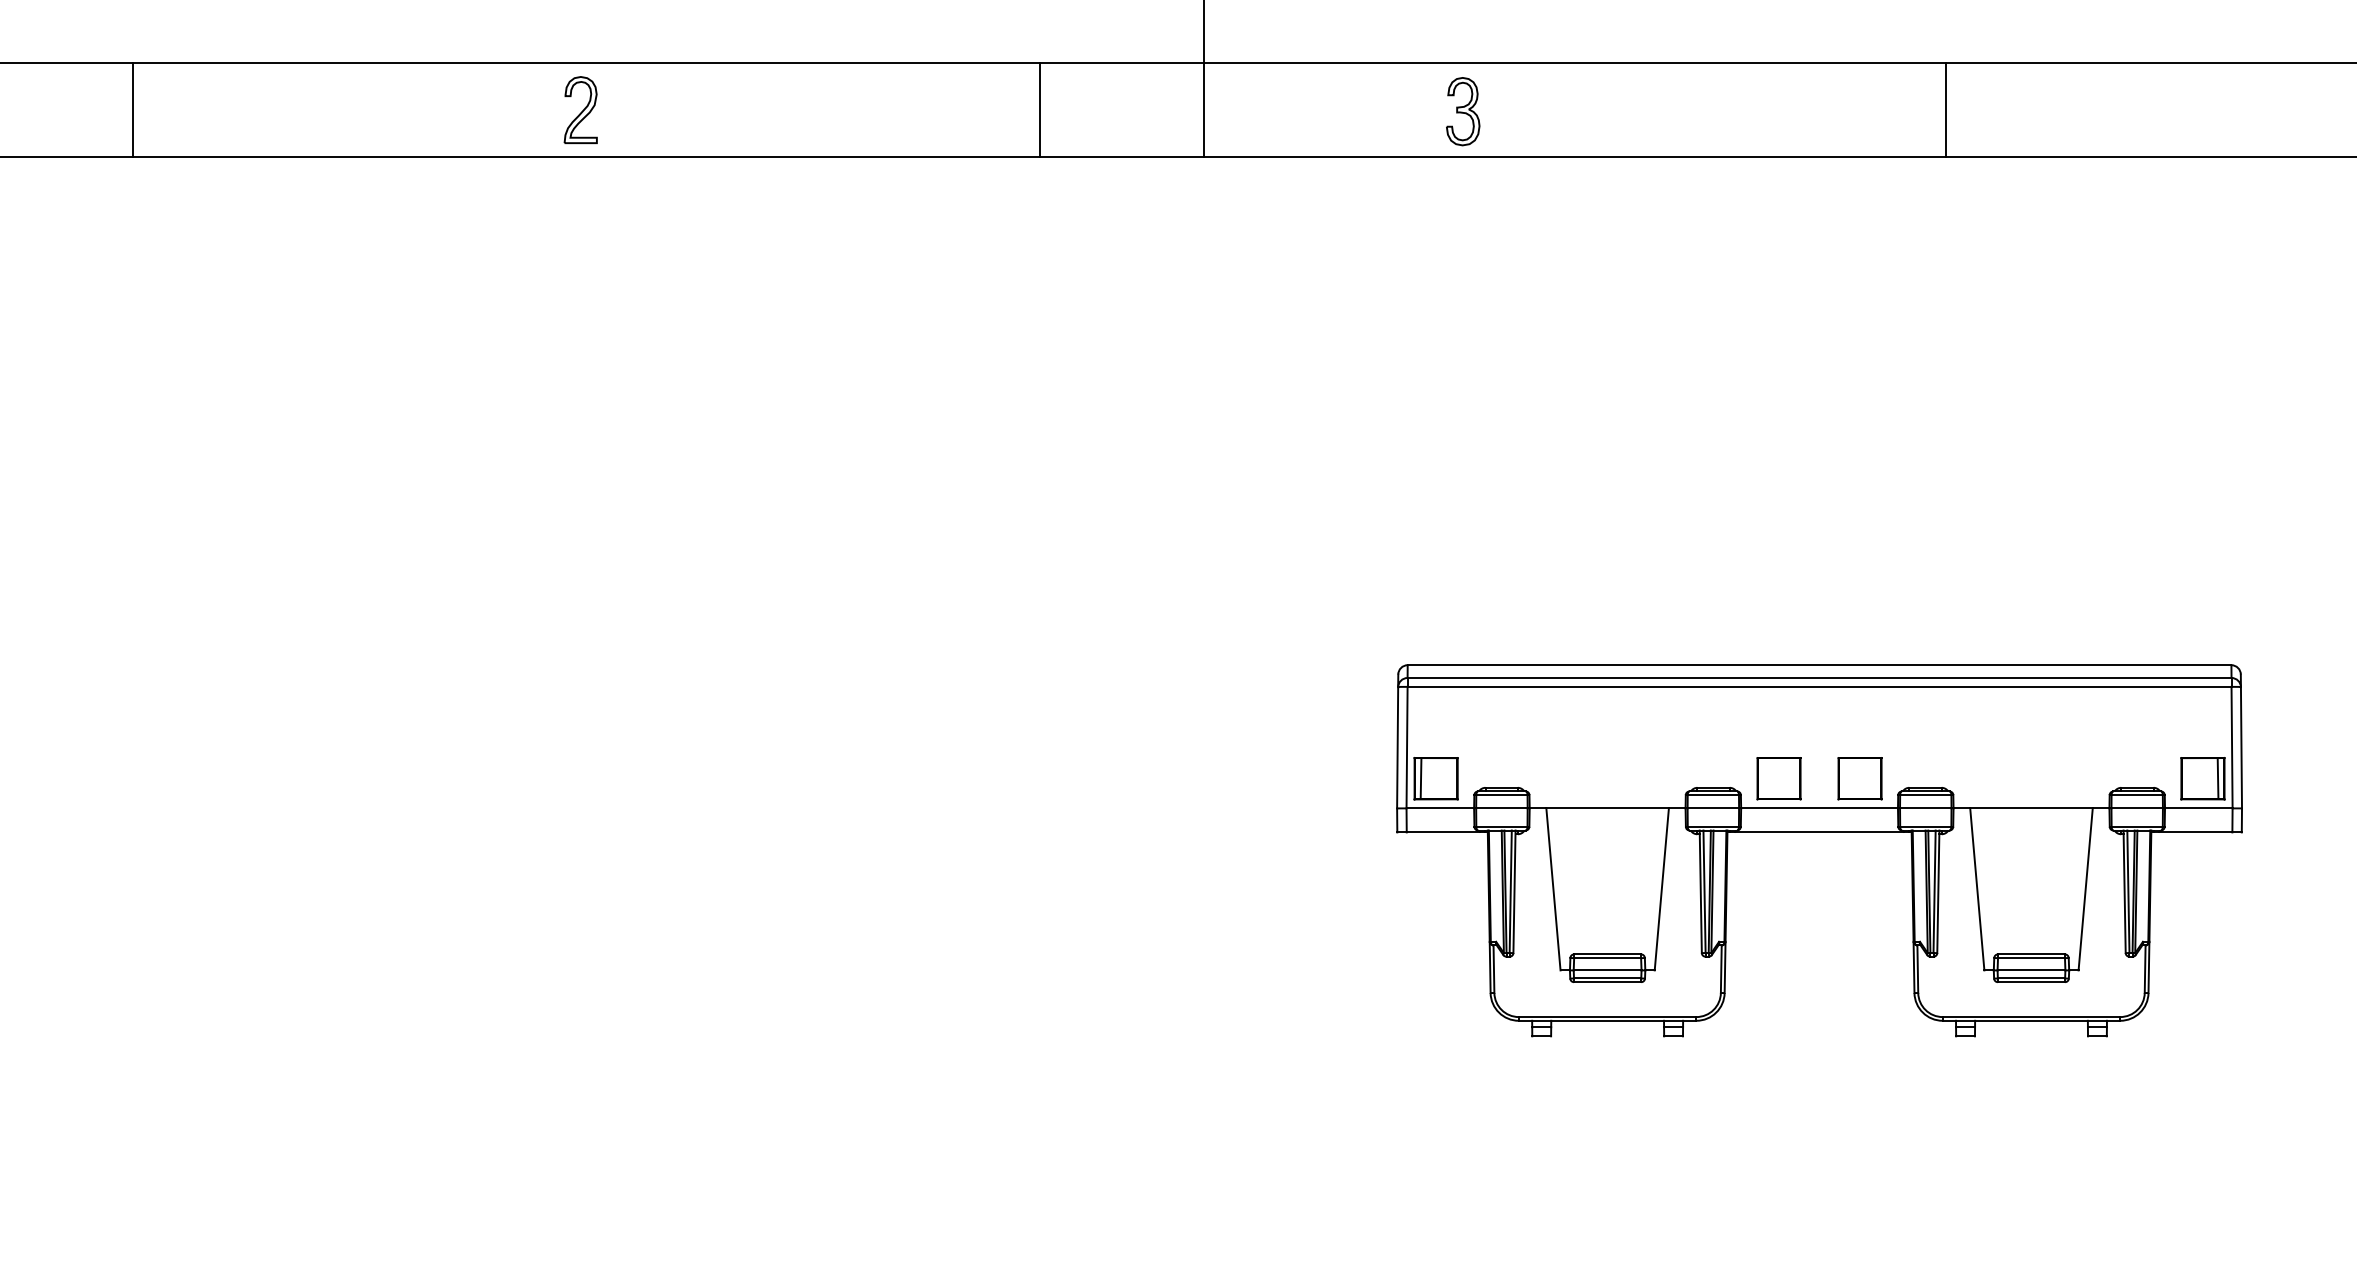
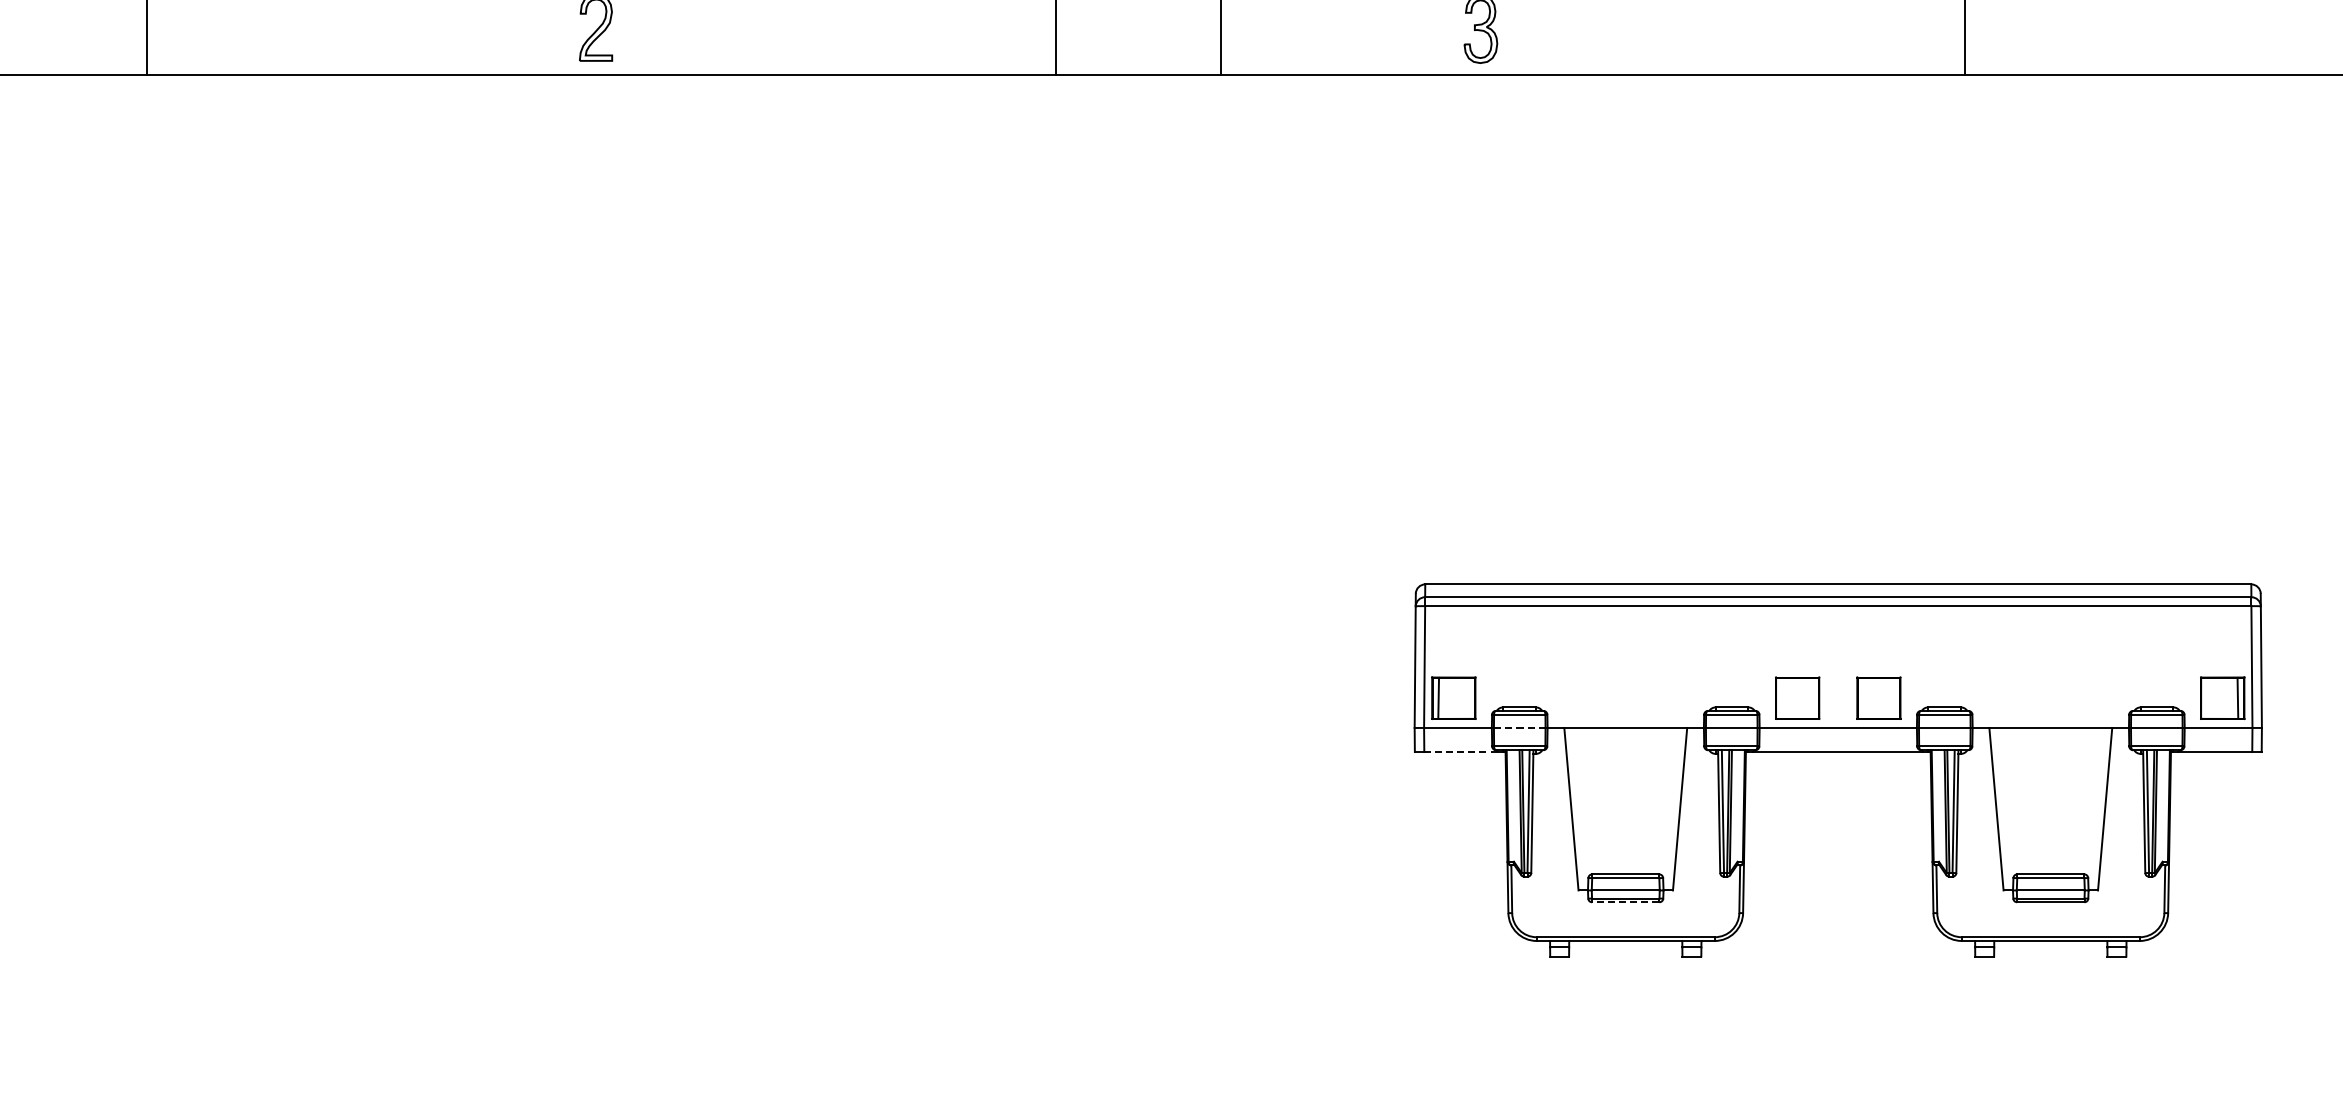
line: (1501, 808) -> (1519, 728), solid -> dashed
line: (1443, 832) -> (1461, 752), solid -> dashed
line: (1607, 982) -> (1625, 902), solid -> dashed

